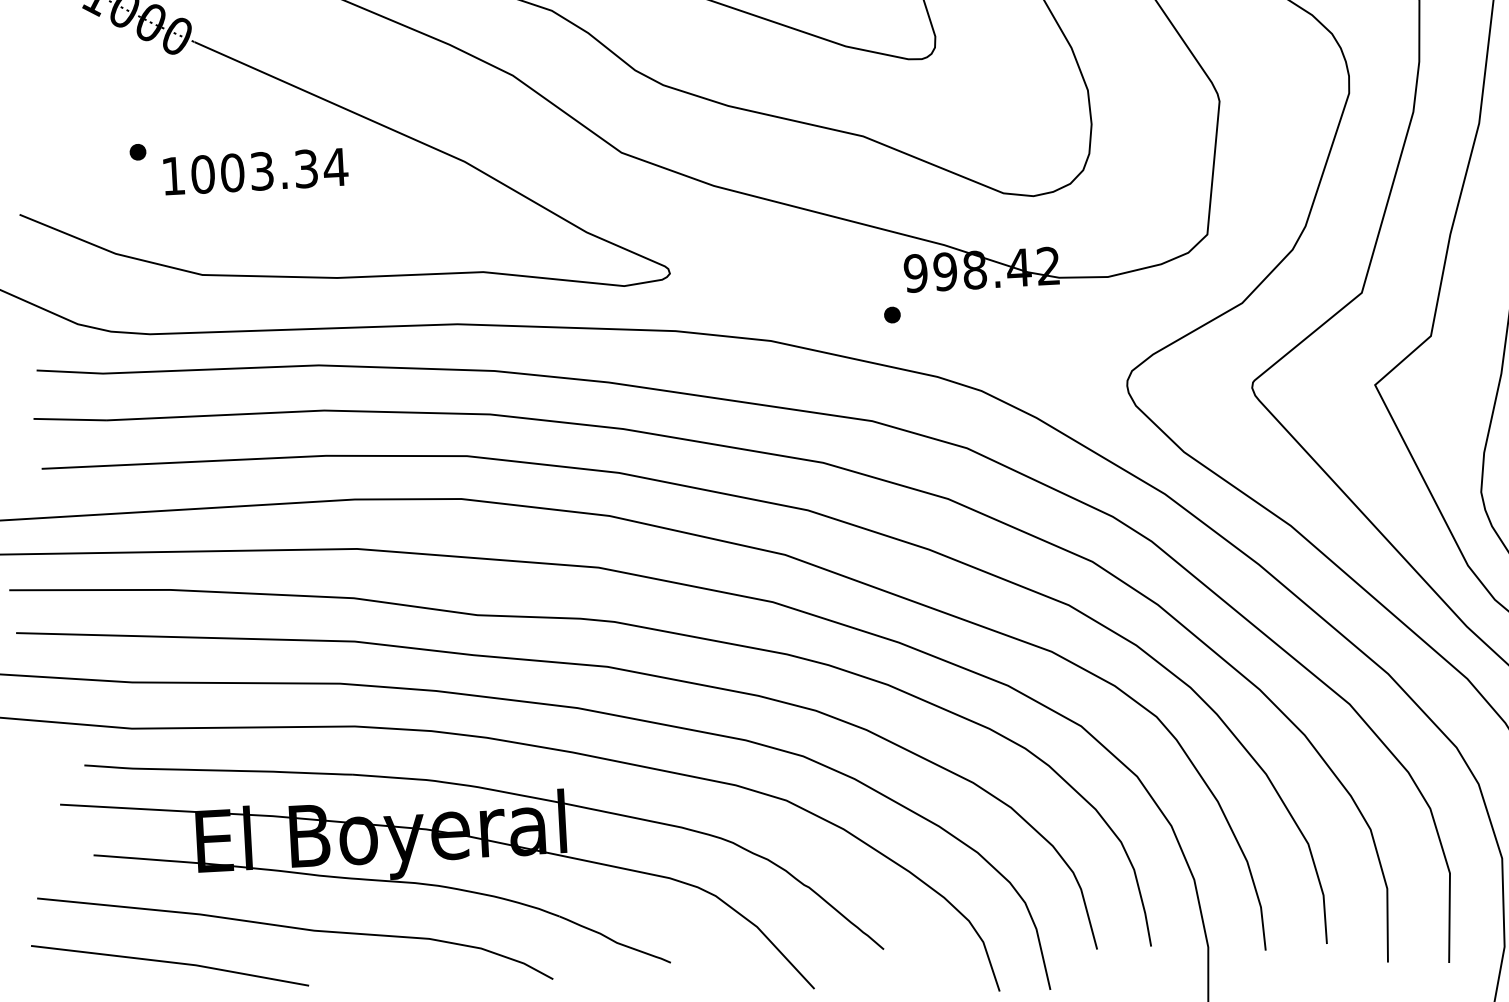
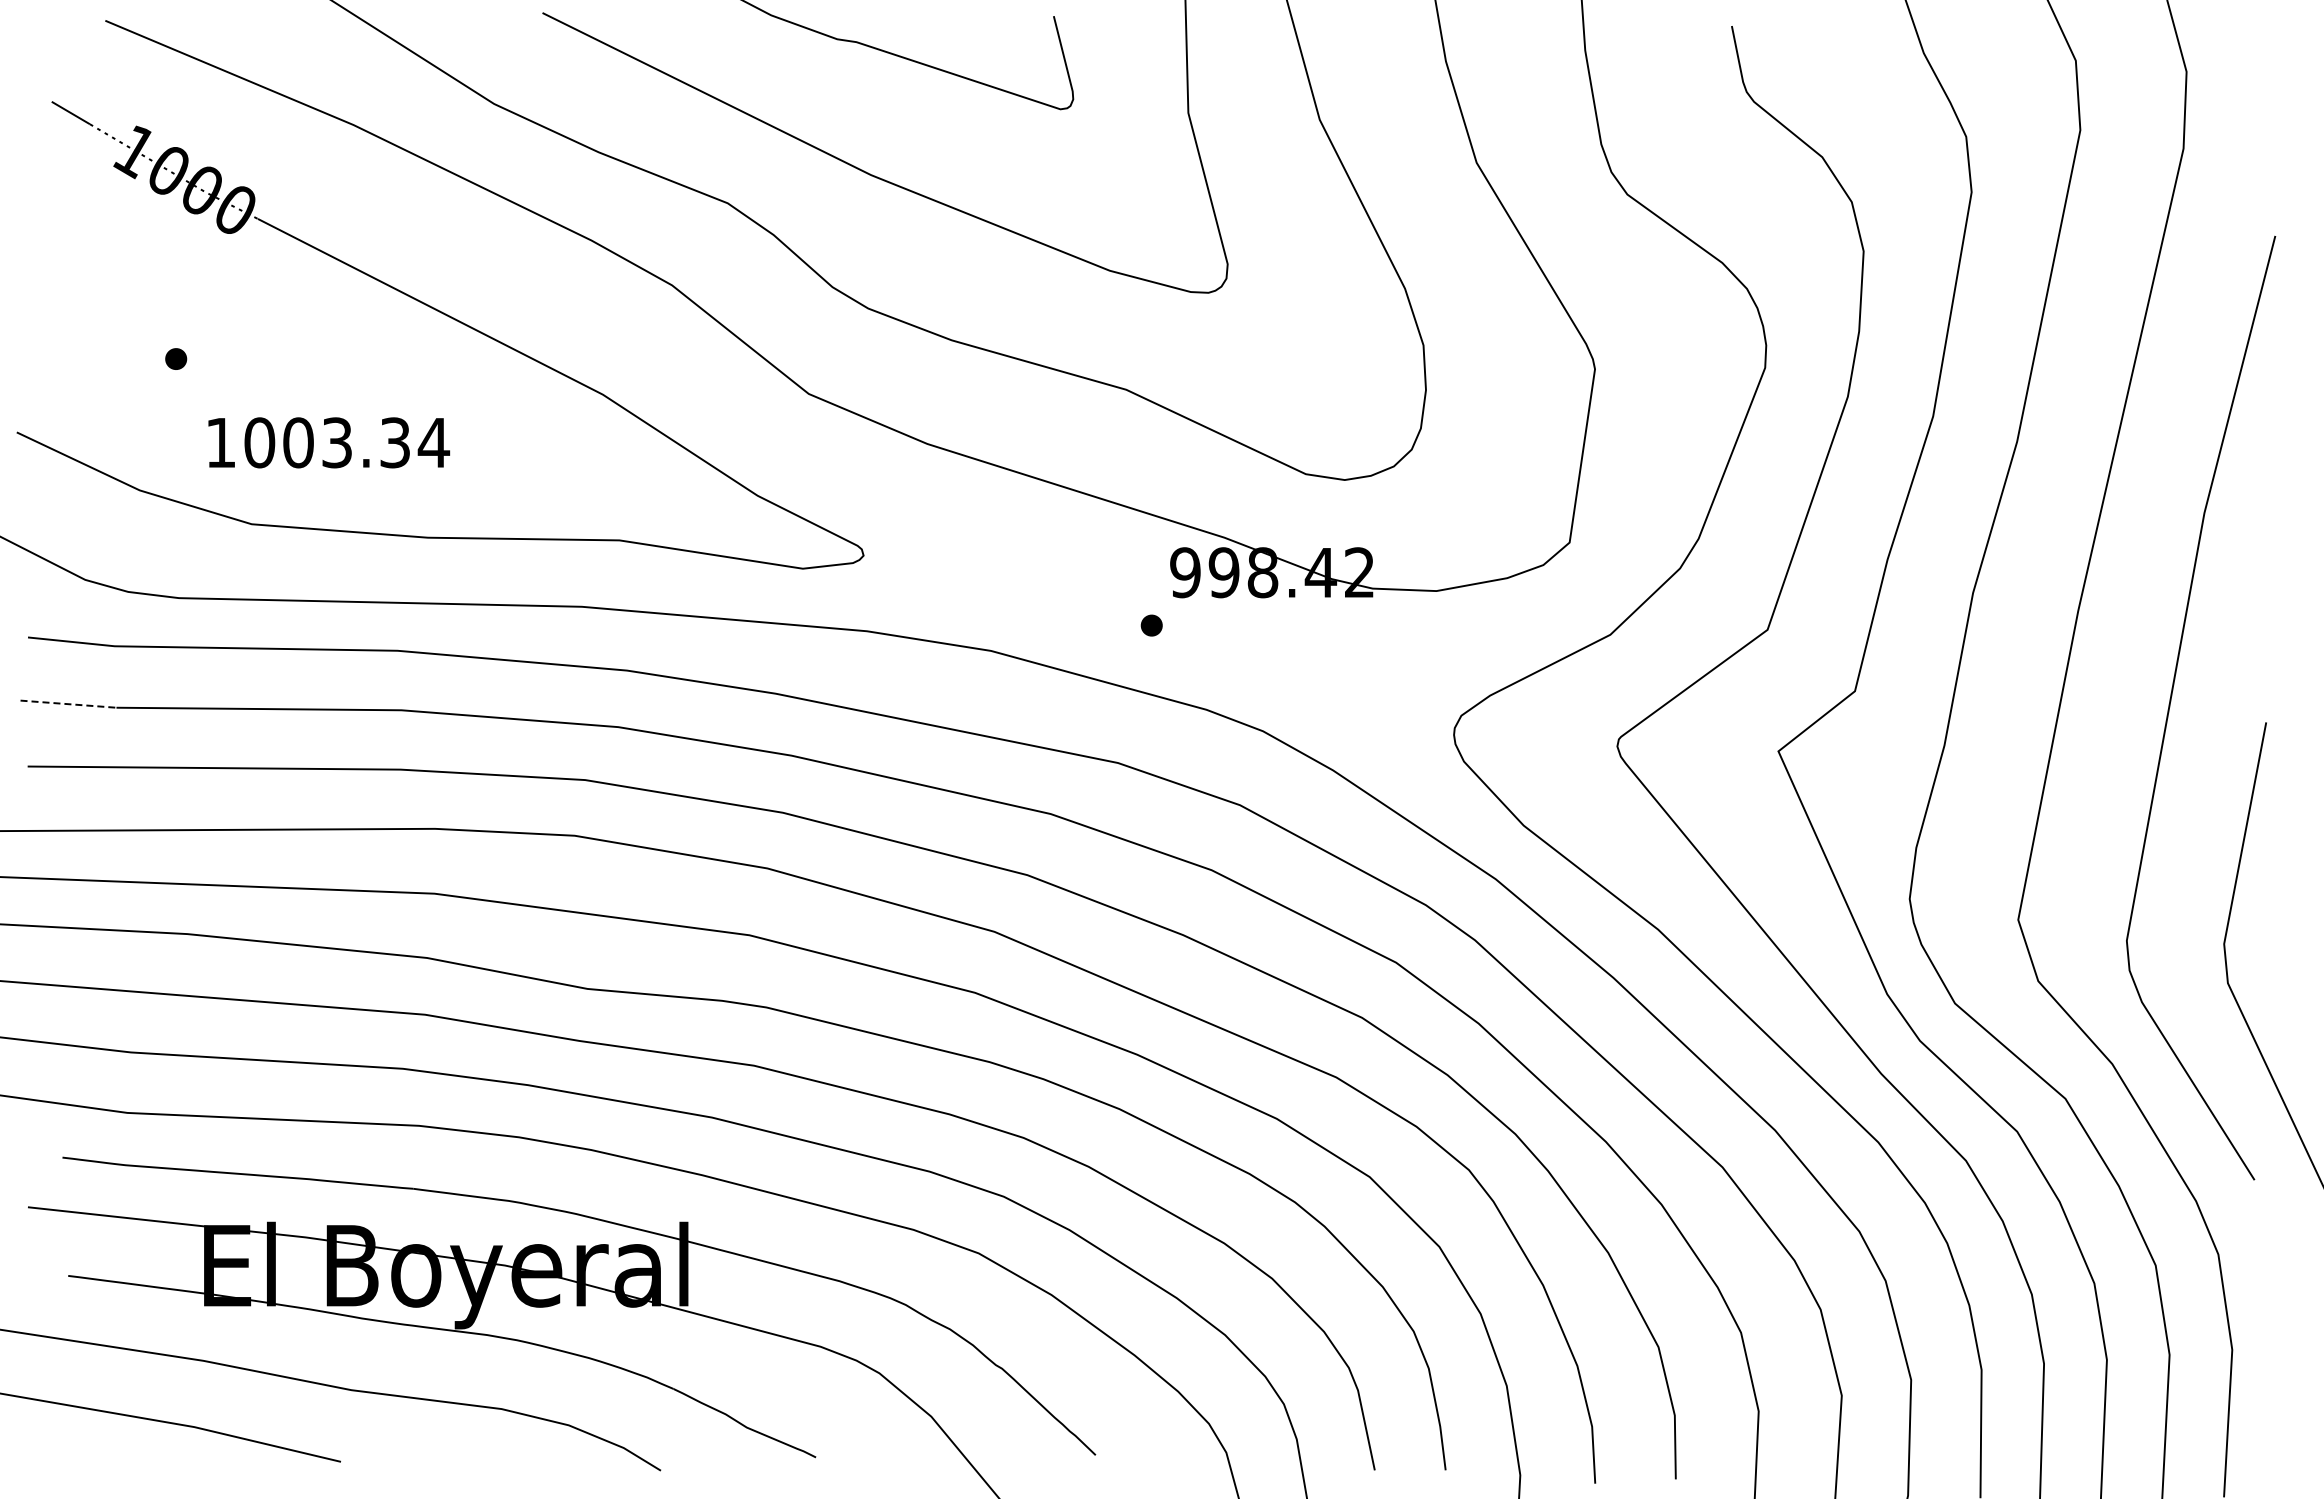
text: (256, 171) -> (329, 442), moved
line: (70, 419) -> (69, 704), solid -> dashed

